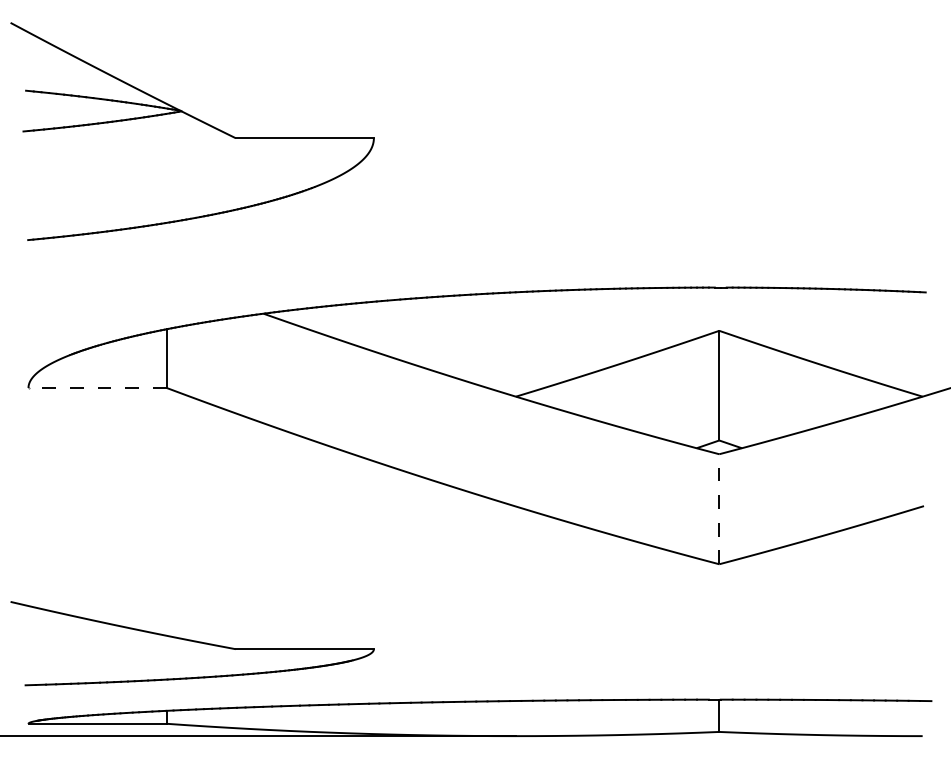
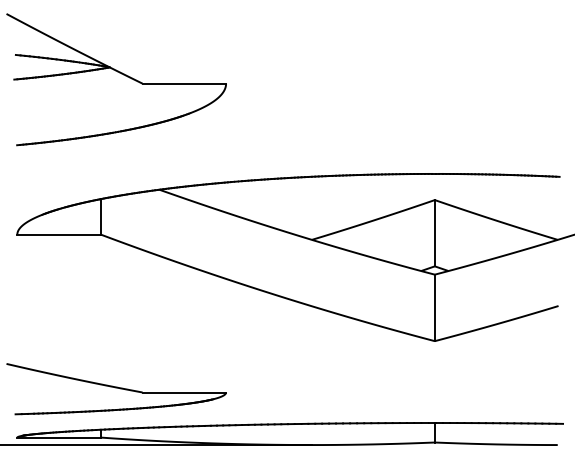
line: (98, 387) -> (59, 234), dashed -> solid
line: (718, 508) -> (434, 307), dashed -> solid

